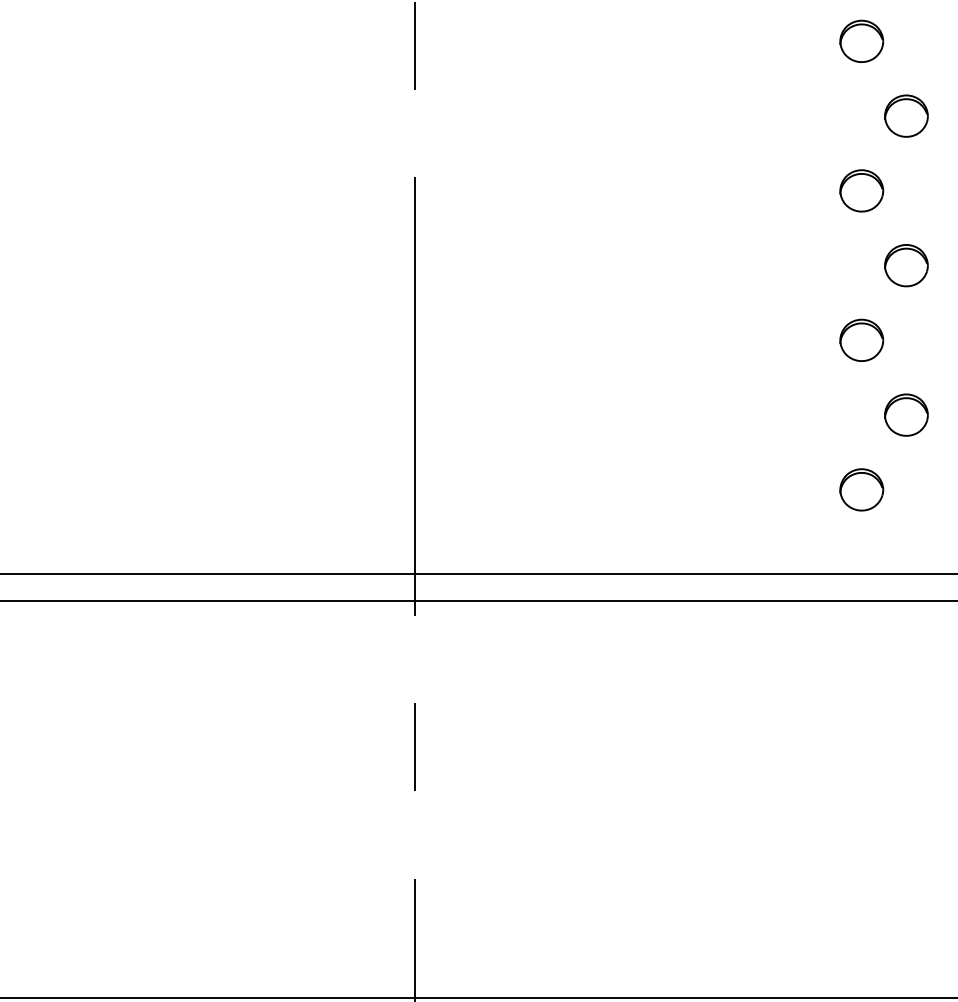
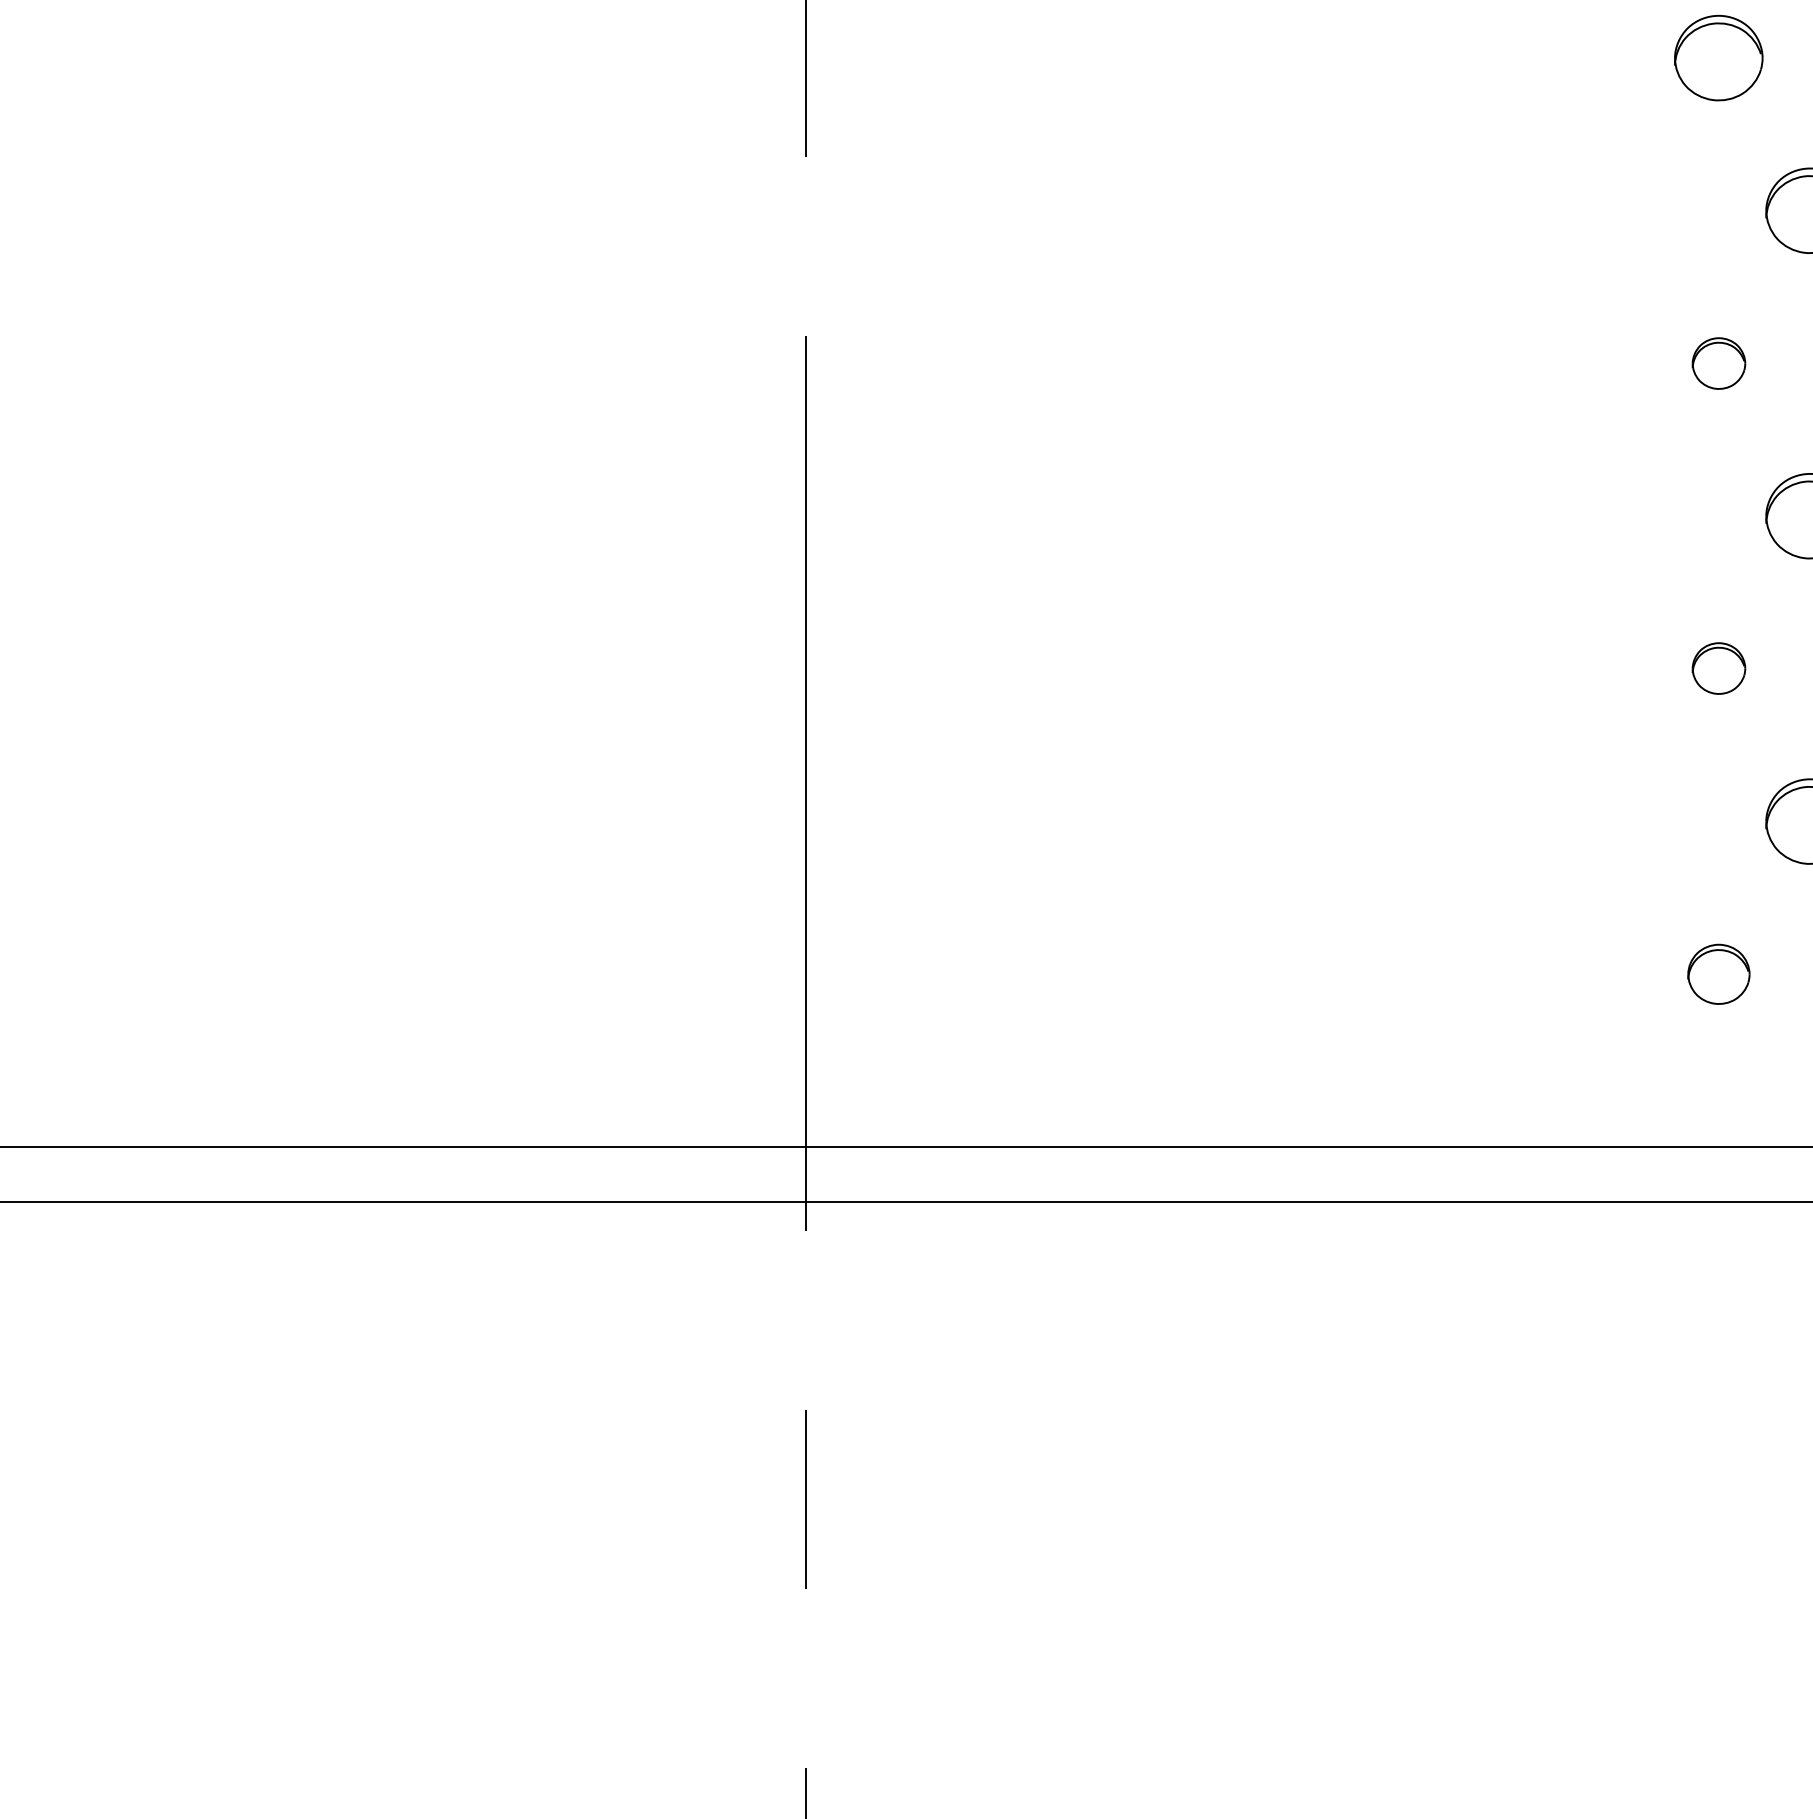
part: (861, 190) -> (1718, 362), size x0.6
part: (861, 339) -> (1718, 667), size x0.6
part: (861, 489) -> (1718, 973), size x0.7

